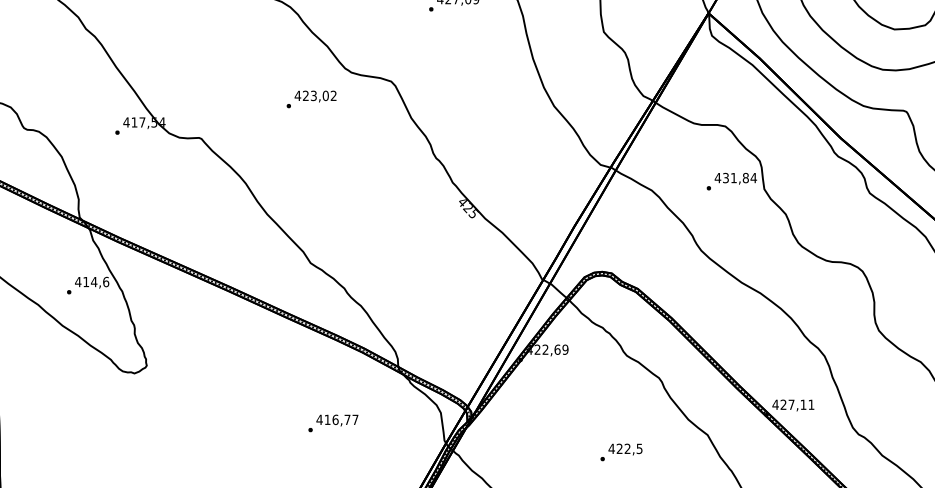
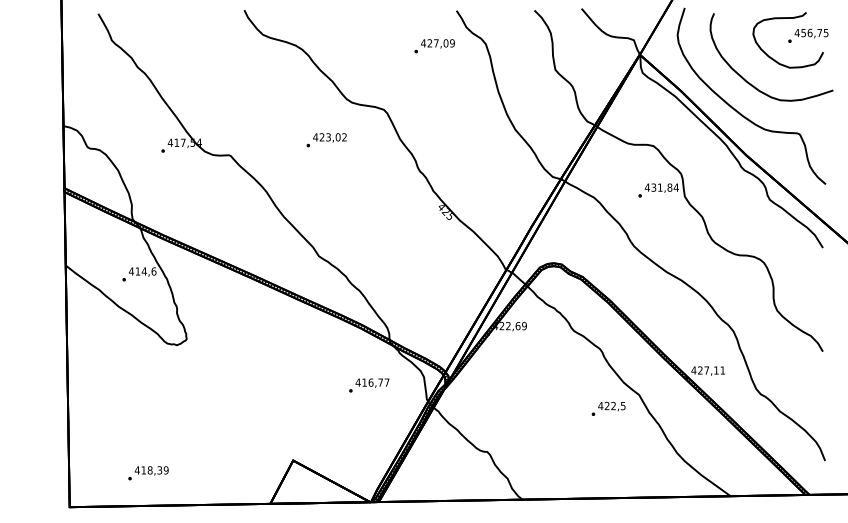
text: (311, 99) -> (326, 140), moved
text: (333, 423) -> (369, 385), moved
text: (621, 451) -> (608, 408), moved

